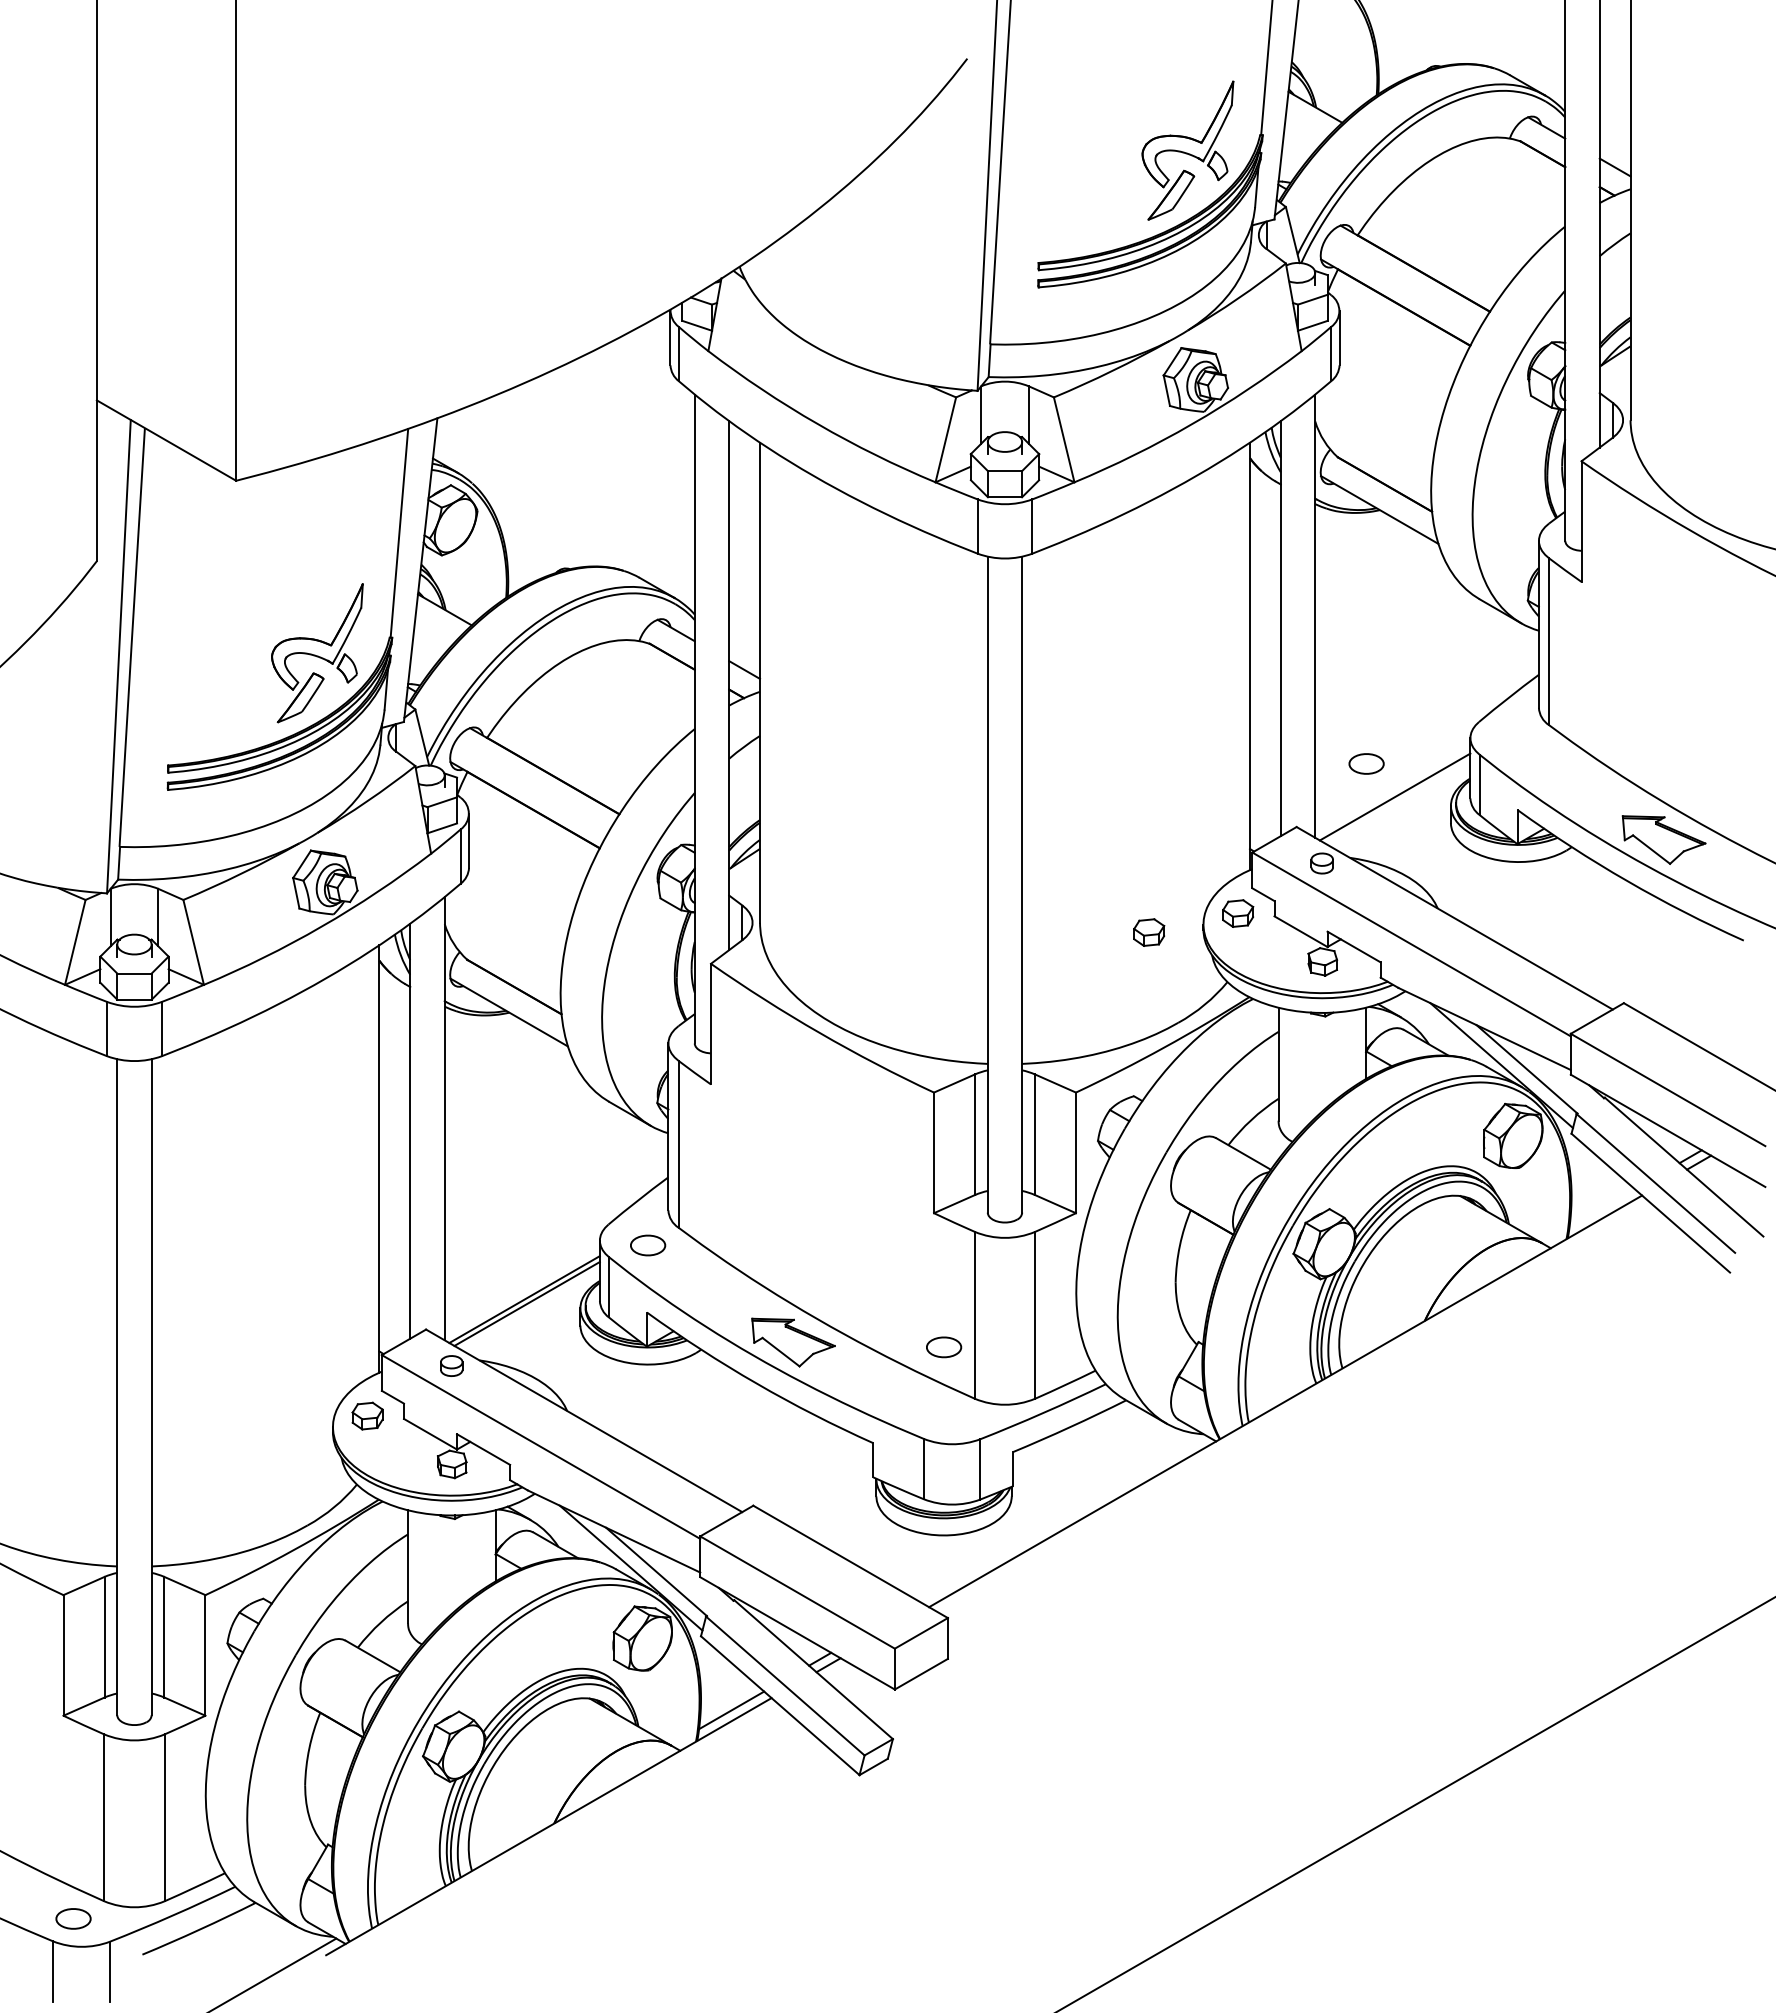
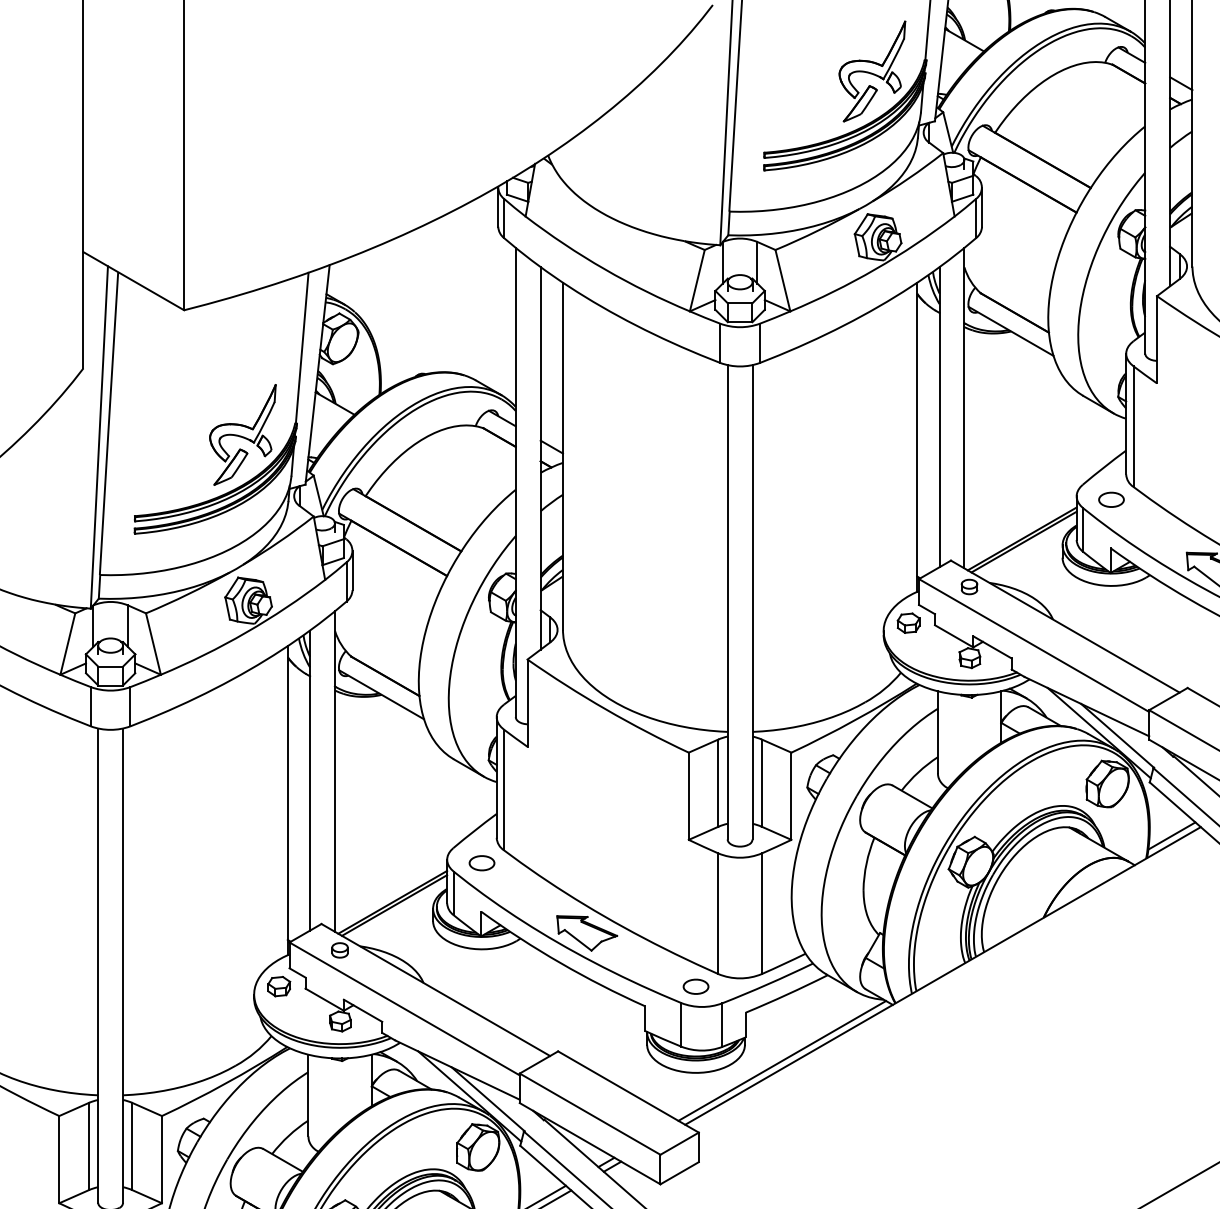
part: (1366, 763) -> (1111, 499), moved
line: (1397, 801) -> (1023, 542), added
part: (1149, 932) -> (844, 636), removed
line: (1601, 1207) -> (1171, 835), added
part: (944, 1347) -> (696, 986), moved
line: (1062, 1518) -> (781, 1060), added

